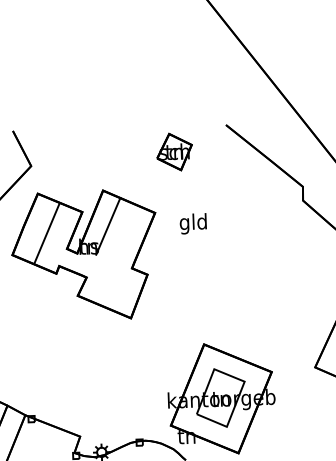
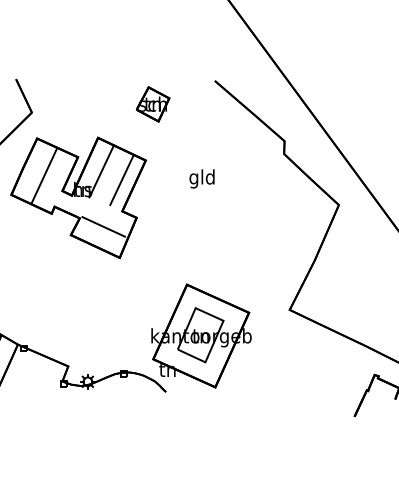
part: (174, 152) -> (152, 104), moved
text: (192, 223) -> (201, 178), moved
line: (129, 234) -> (121, 179), added
line: (112, 285) -> (103, 226), added

